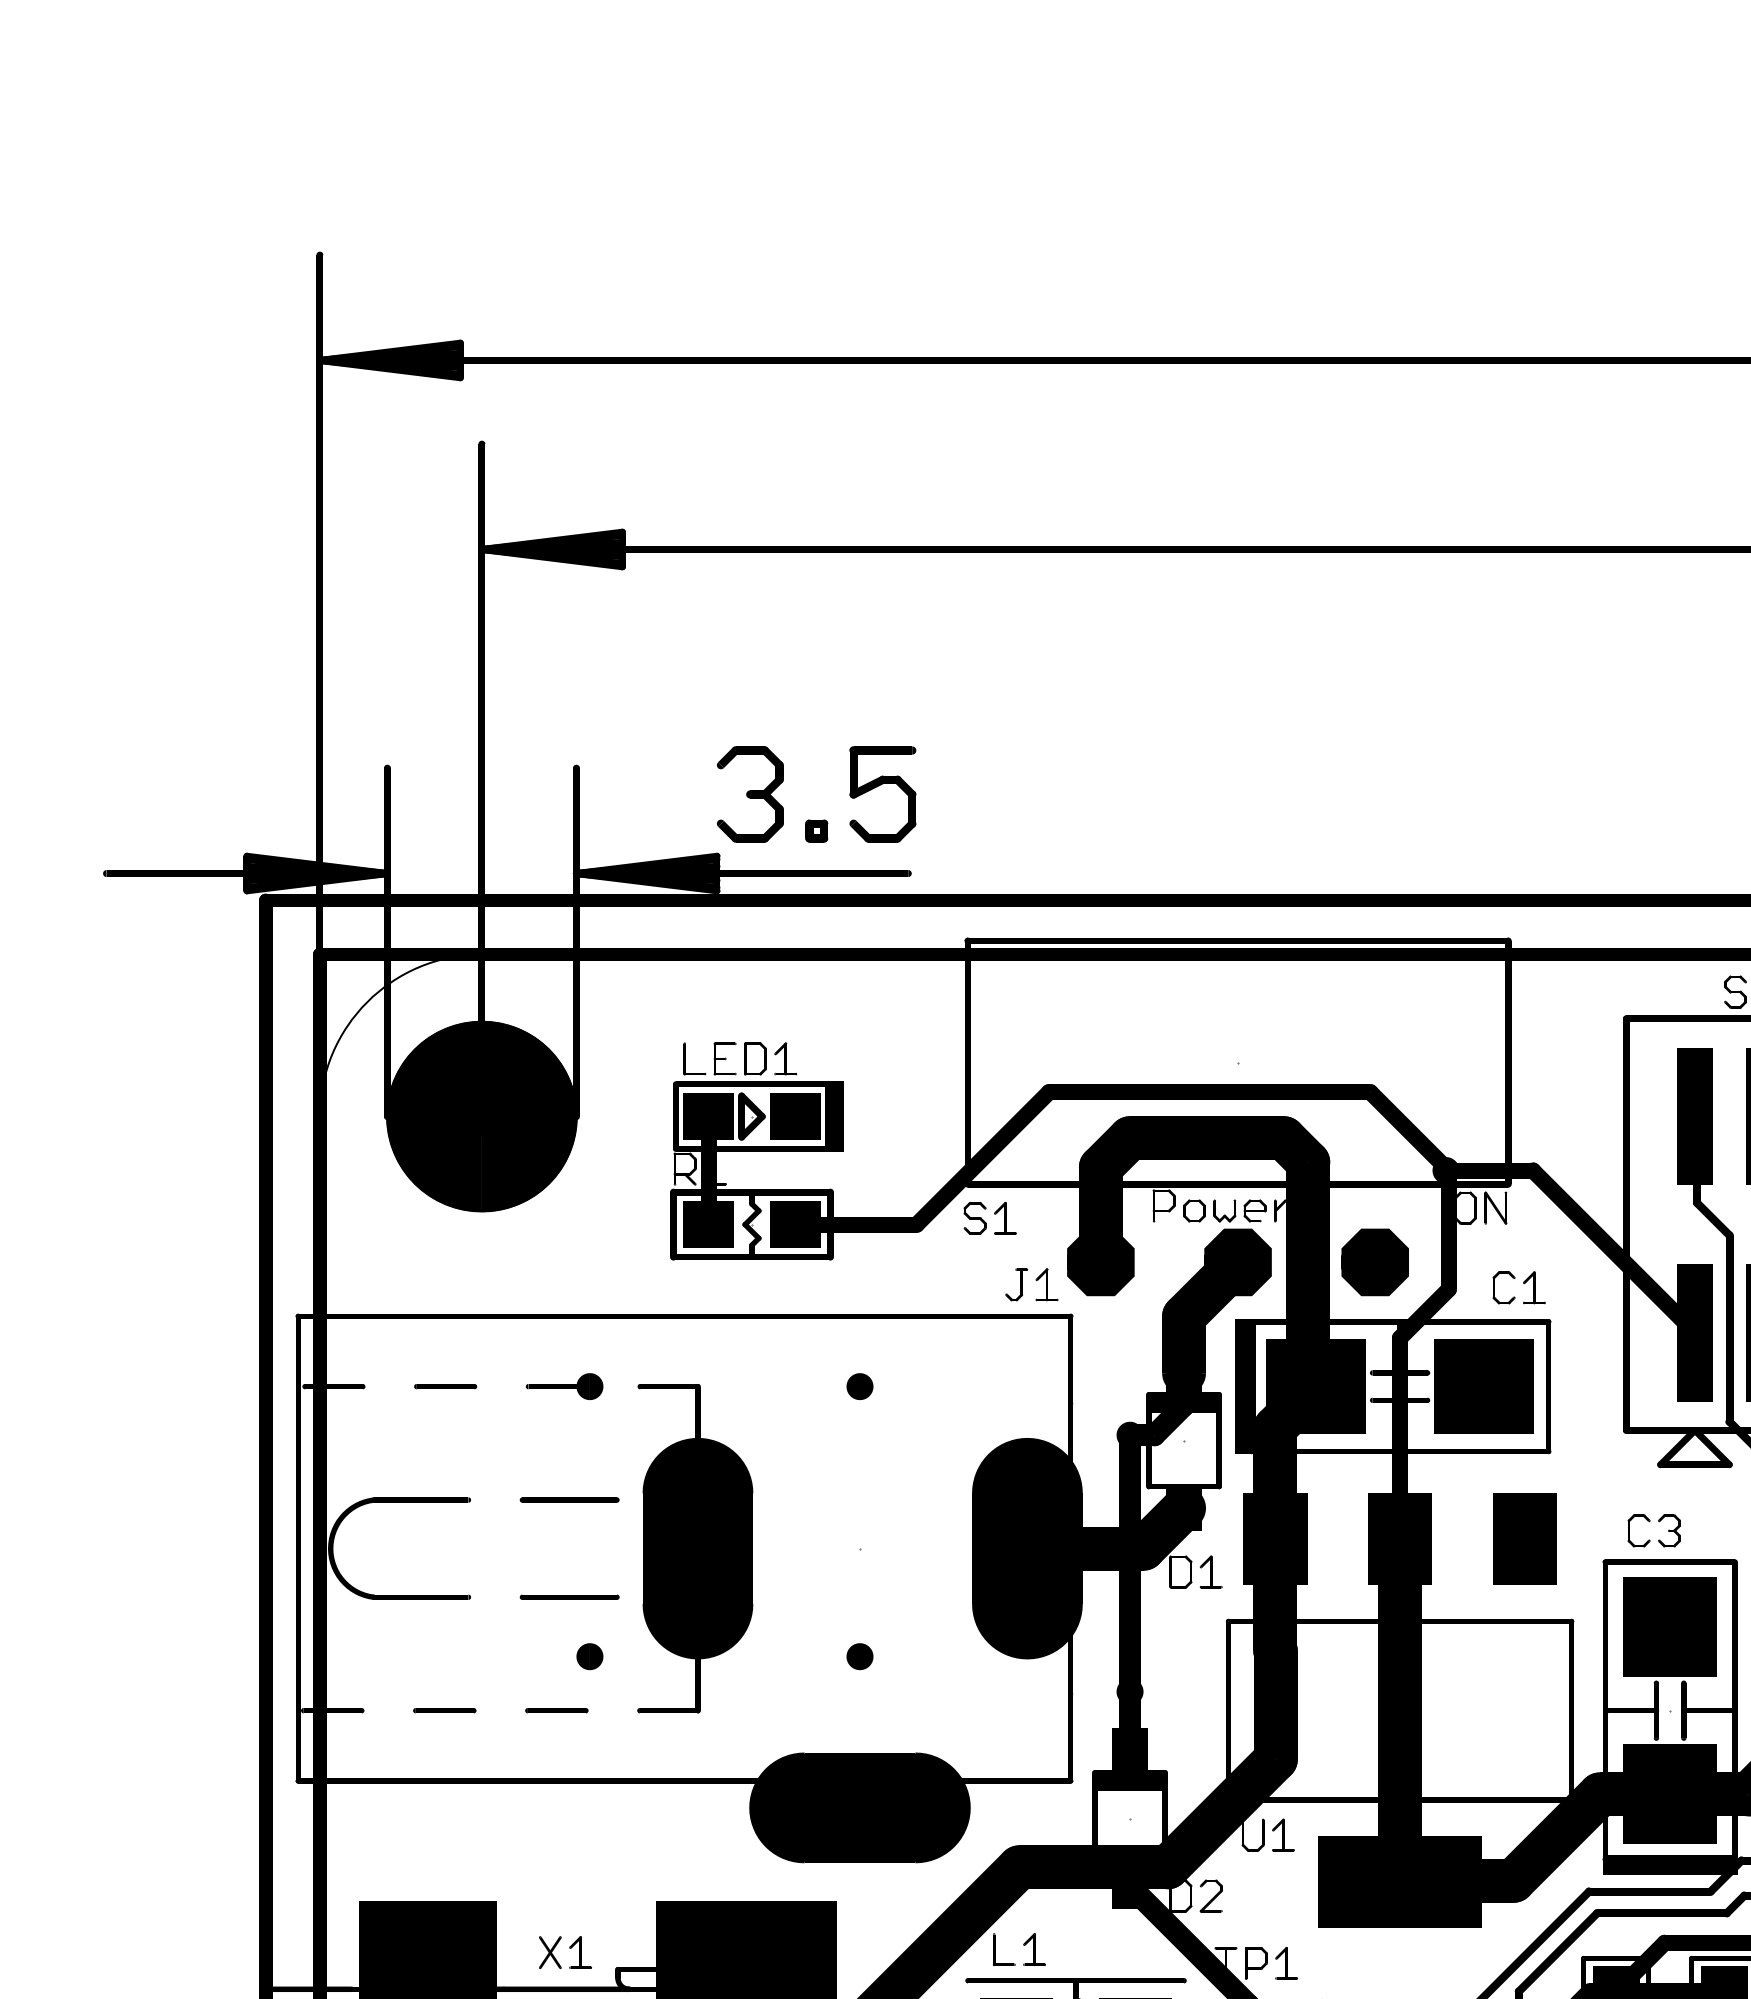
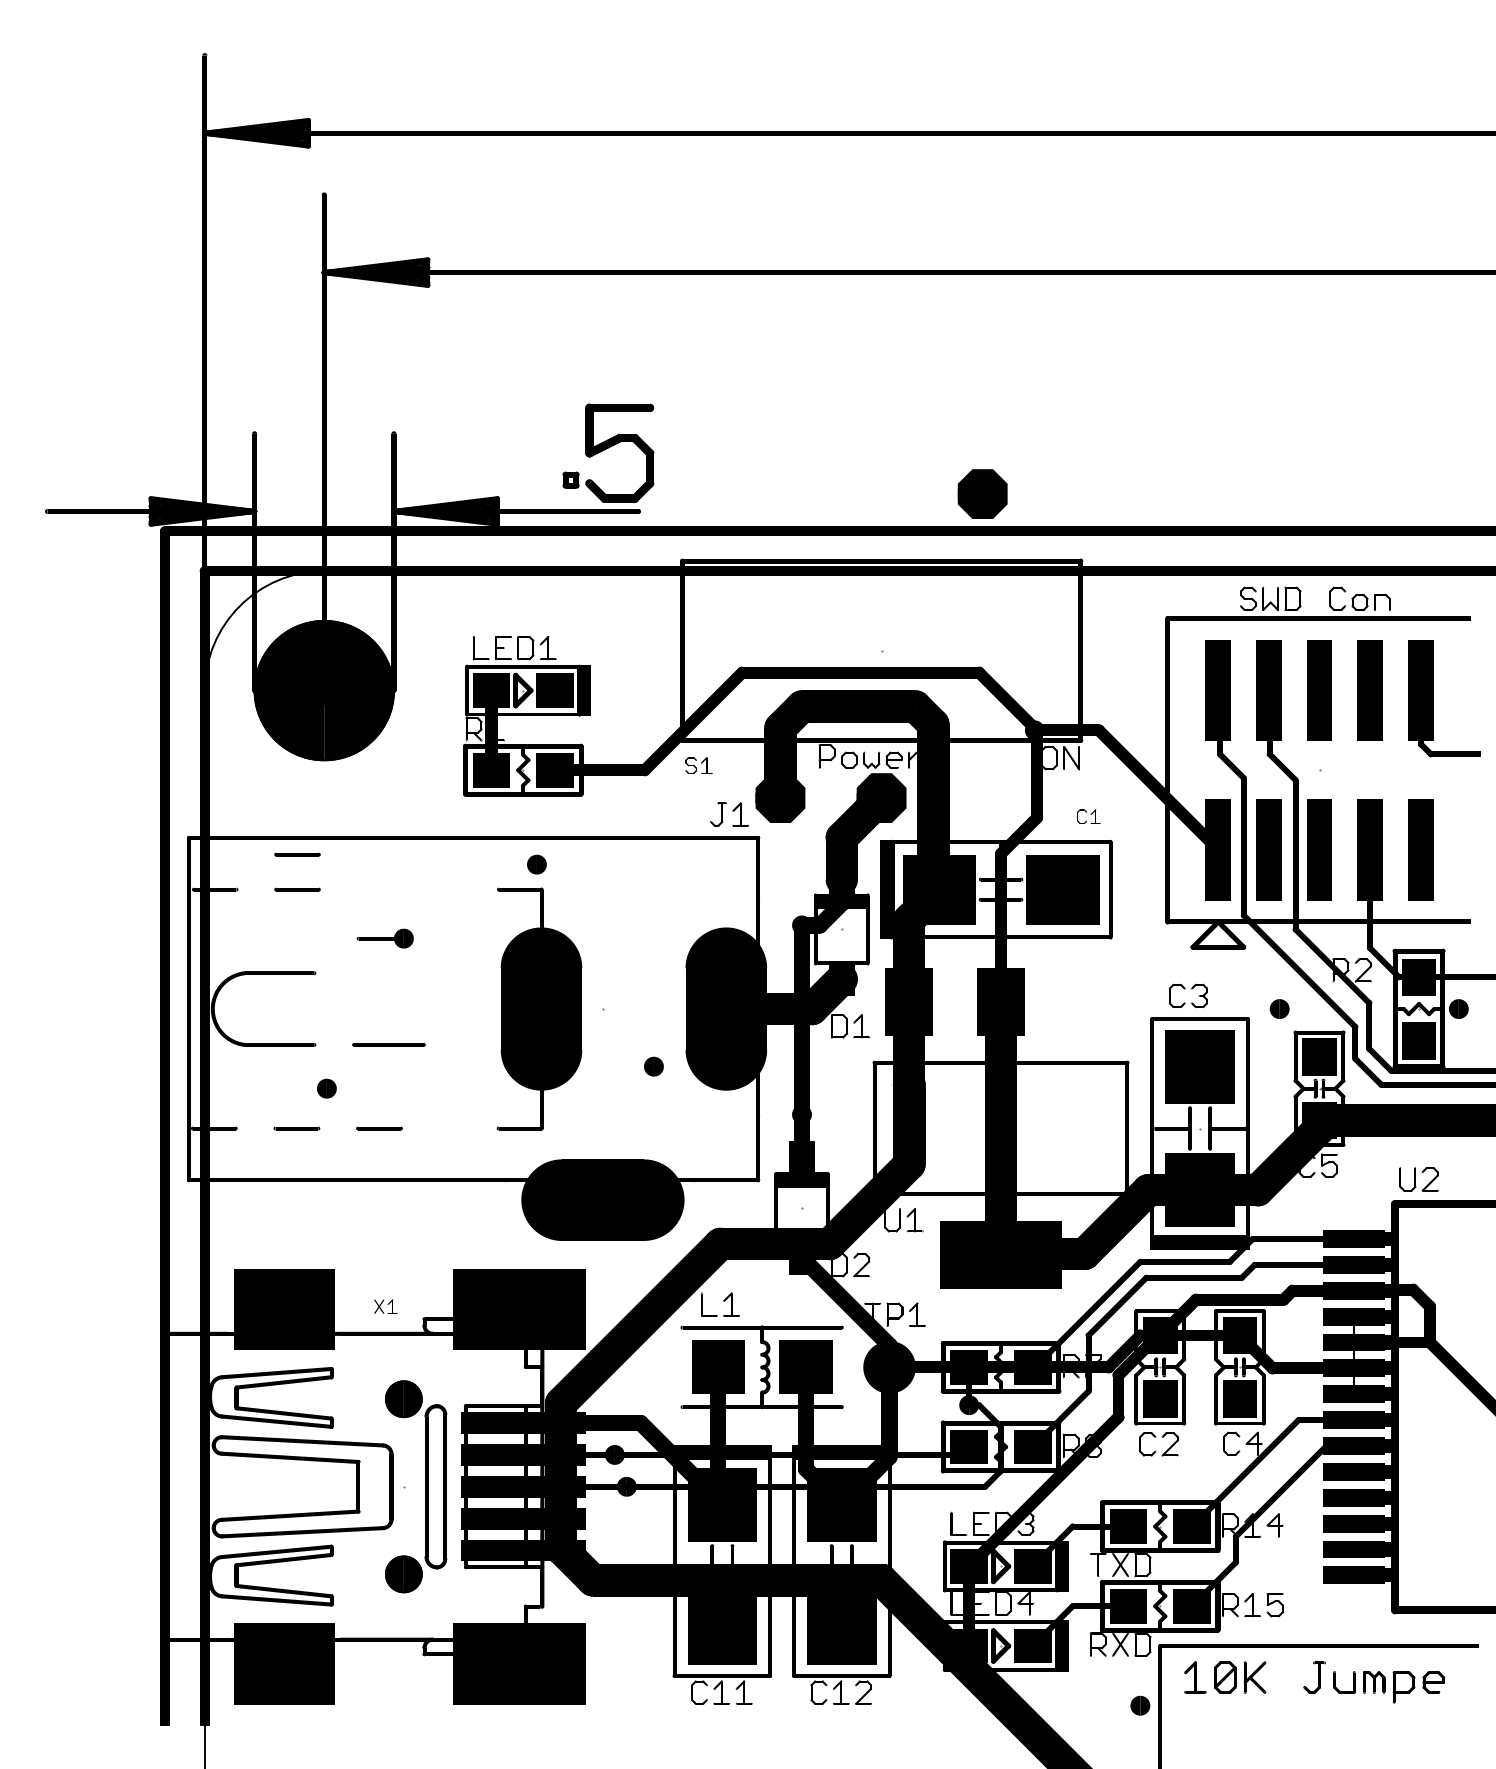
part: (749, 793) -> (521, 452), removed
part: (882, 793) -> (619, 452), size x1.4
part: (989, 1218) -> (698, 765), size x0.7
part: (1374, 1261) -> (982, 493), moved
part: (1518, 1287) -> (1088, 816), size x0.6
line: (445, 1338) -> (297, 854), added
part: (563, 1386) -> (384, 938), moved
part: (859, 1386) -> (536, 864), moved
line: (569, 1500) -> (388, 973), removed
part: (1524, 1538) -> (1092, 1001), removed
part: (695, 1547) -> (539, 1008), moved
part: (589, 1656) -> (326, 1088), moved
part: (859, 1656) -> (653, 1066), moved
part: (564, 1952) -> (385, 1306), size x0.6

